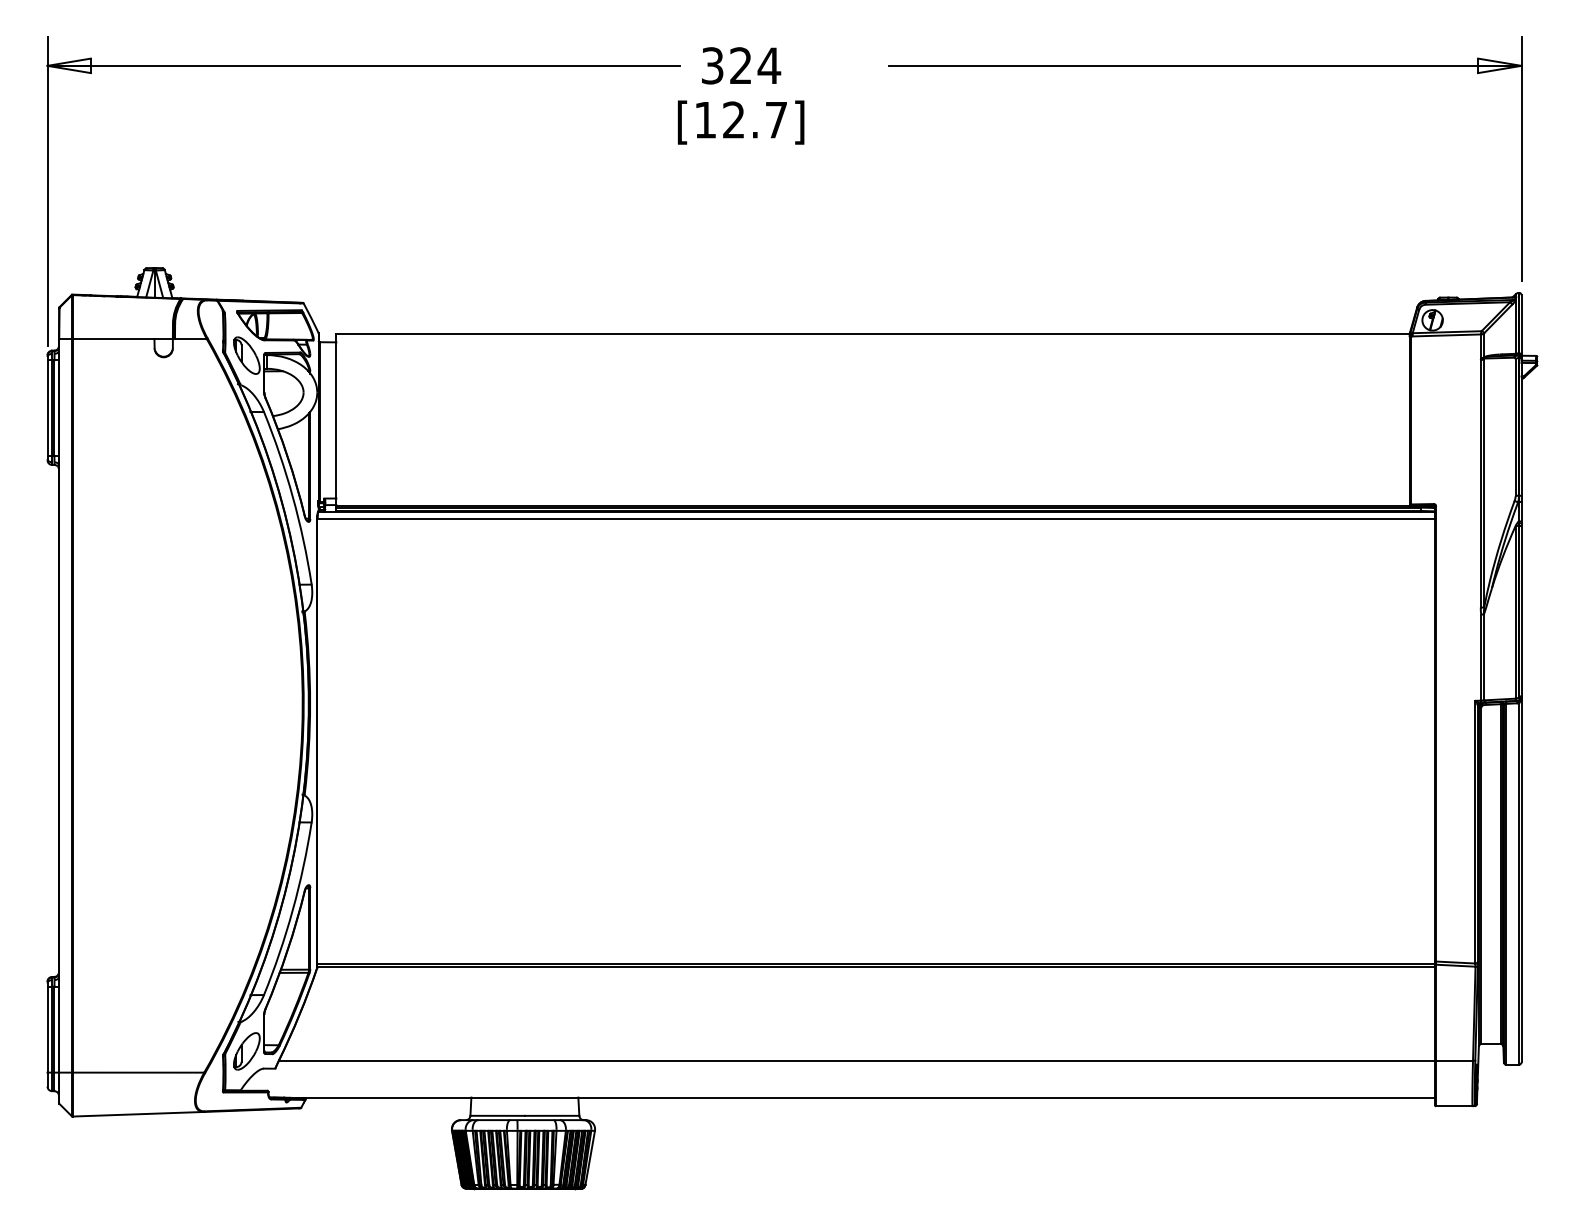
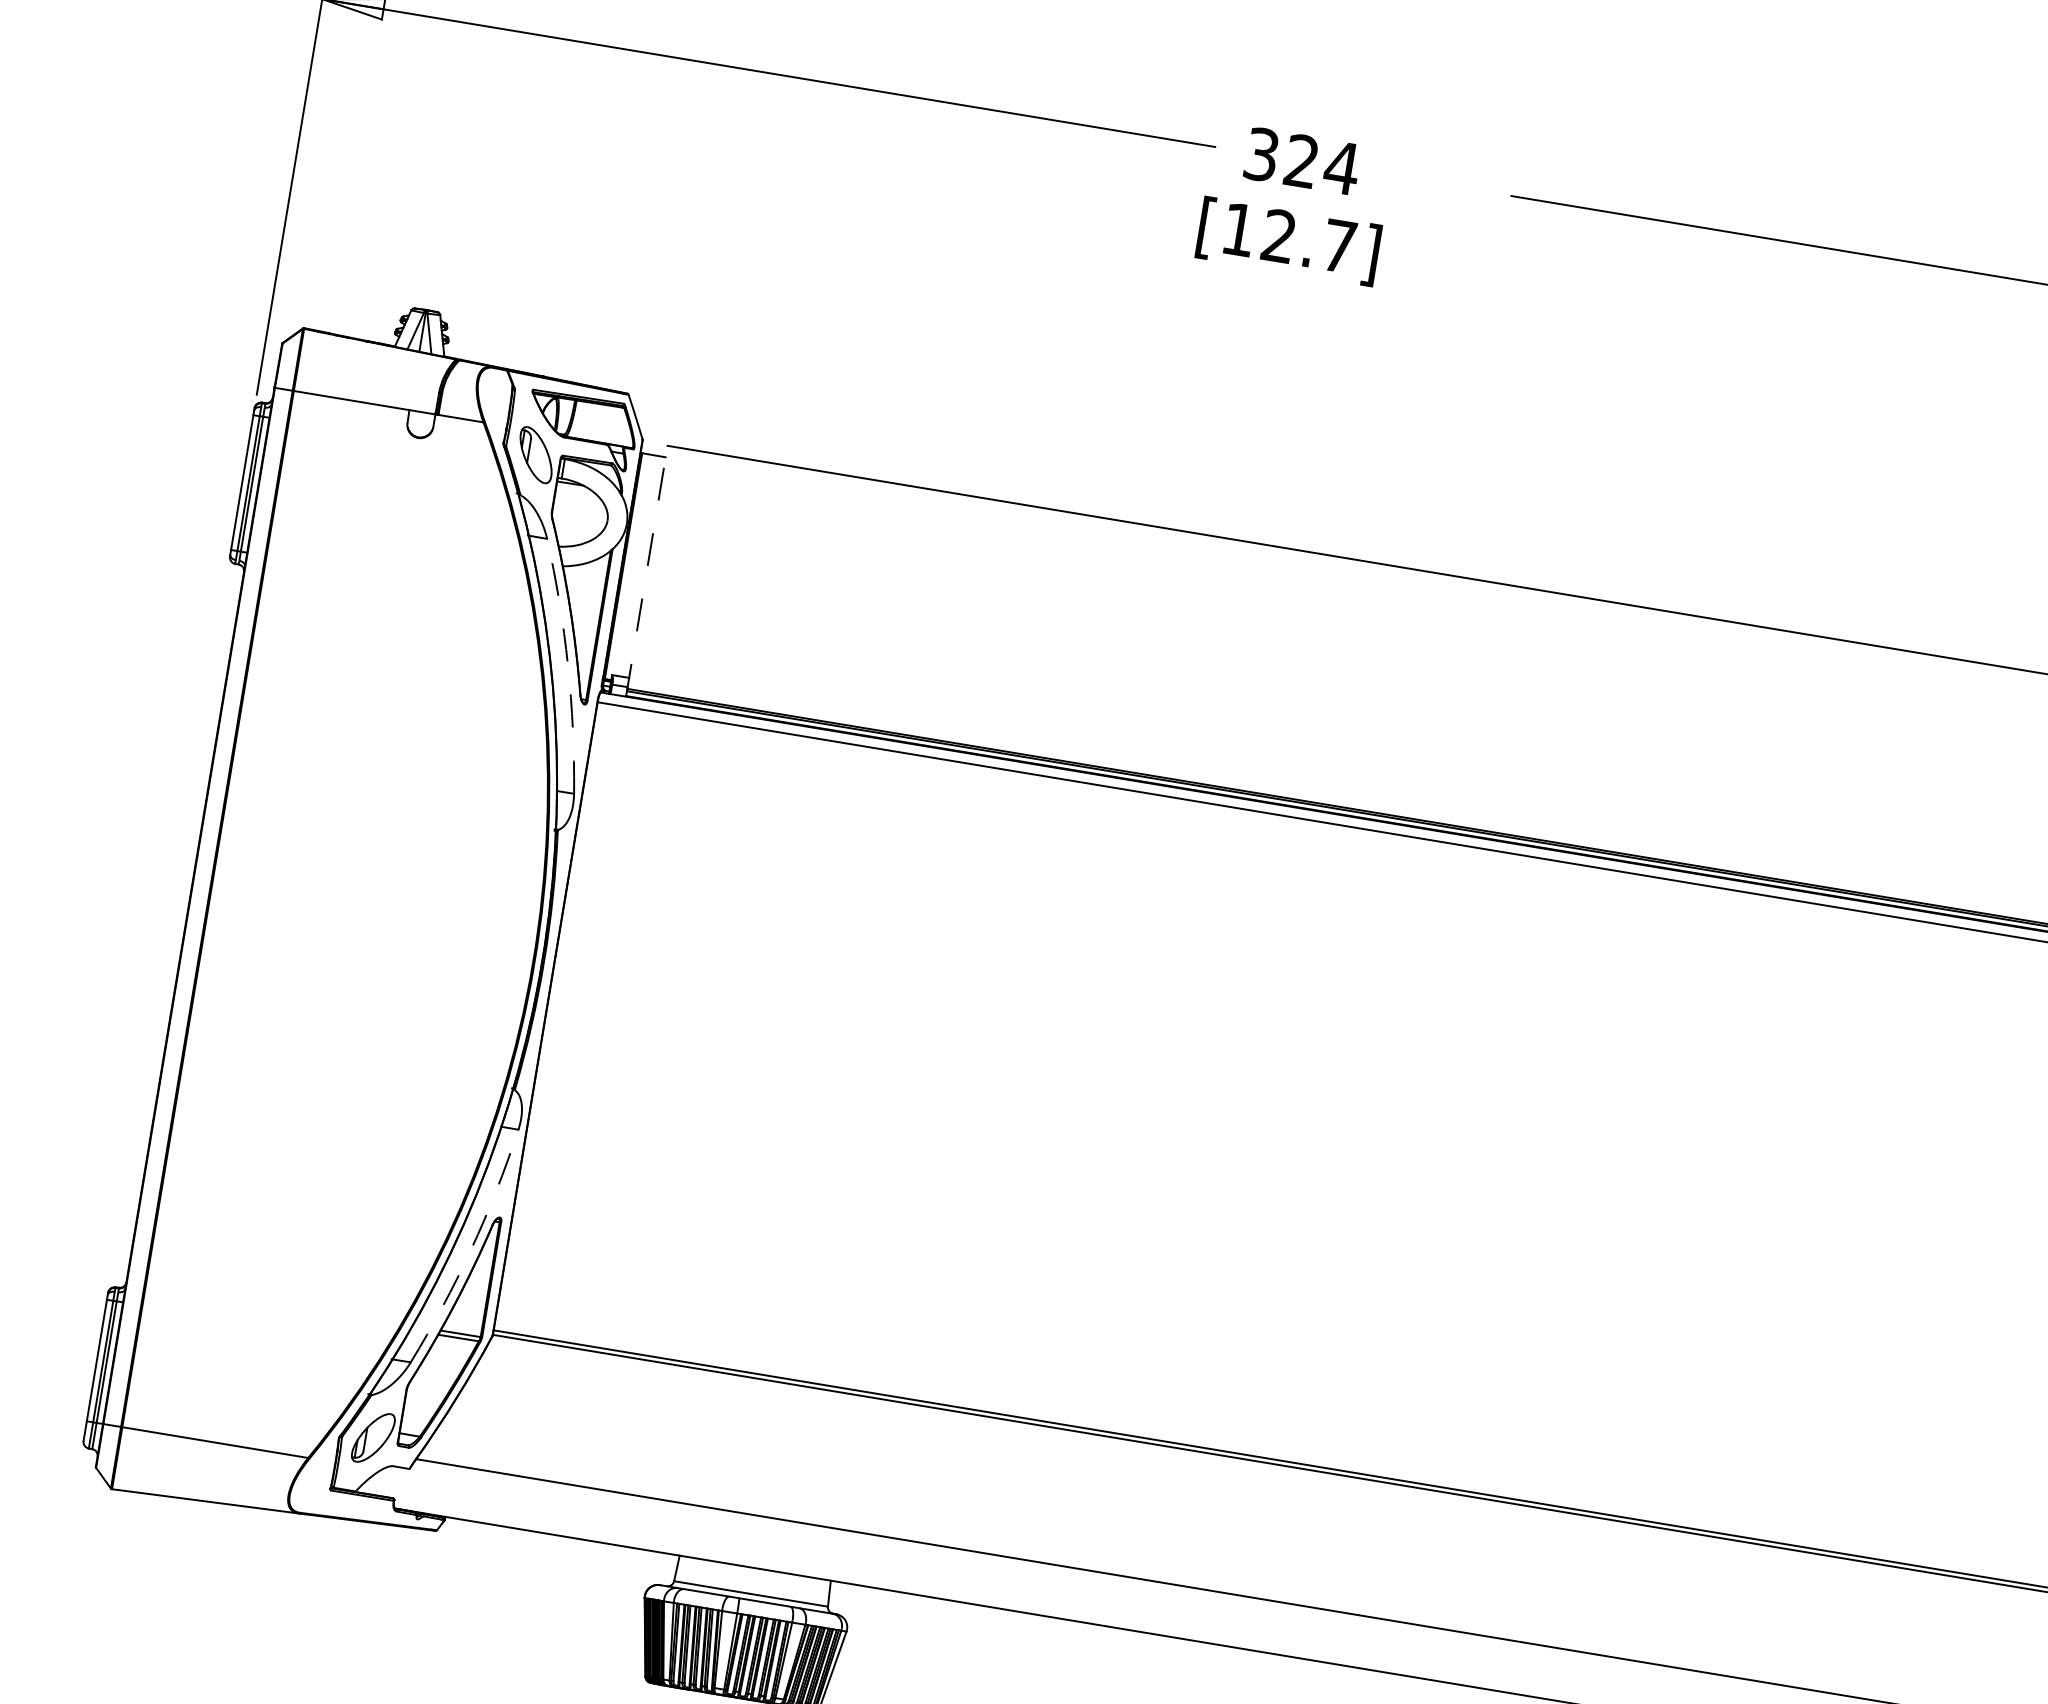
line: (336, 423) -> (646, 571), solid -> dashed
arc: (292, 496) -> (567, 664), solid -> dashed
arc: (292, 910) -> (470, 1249), solid -> dashed

